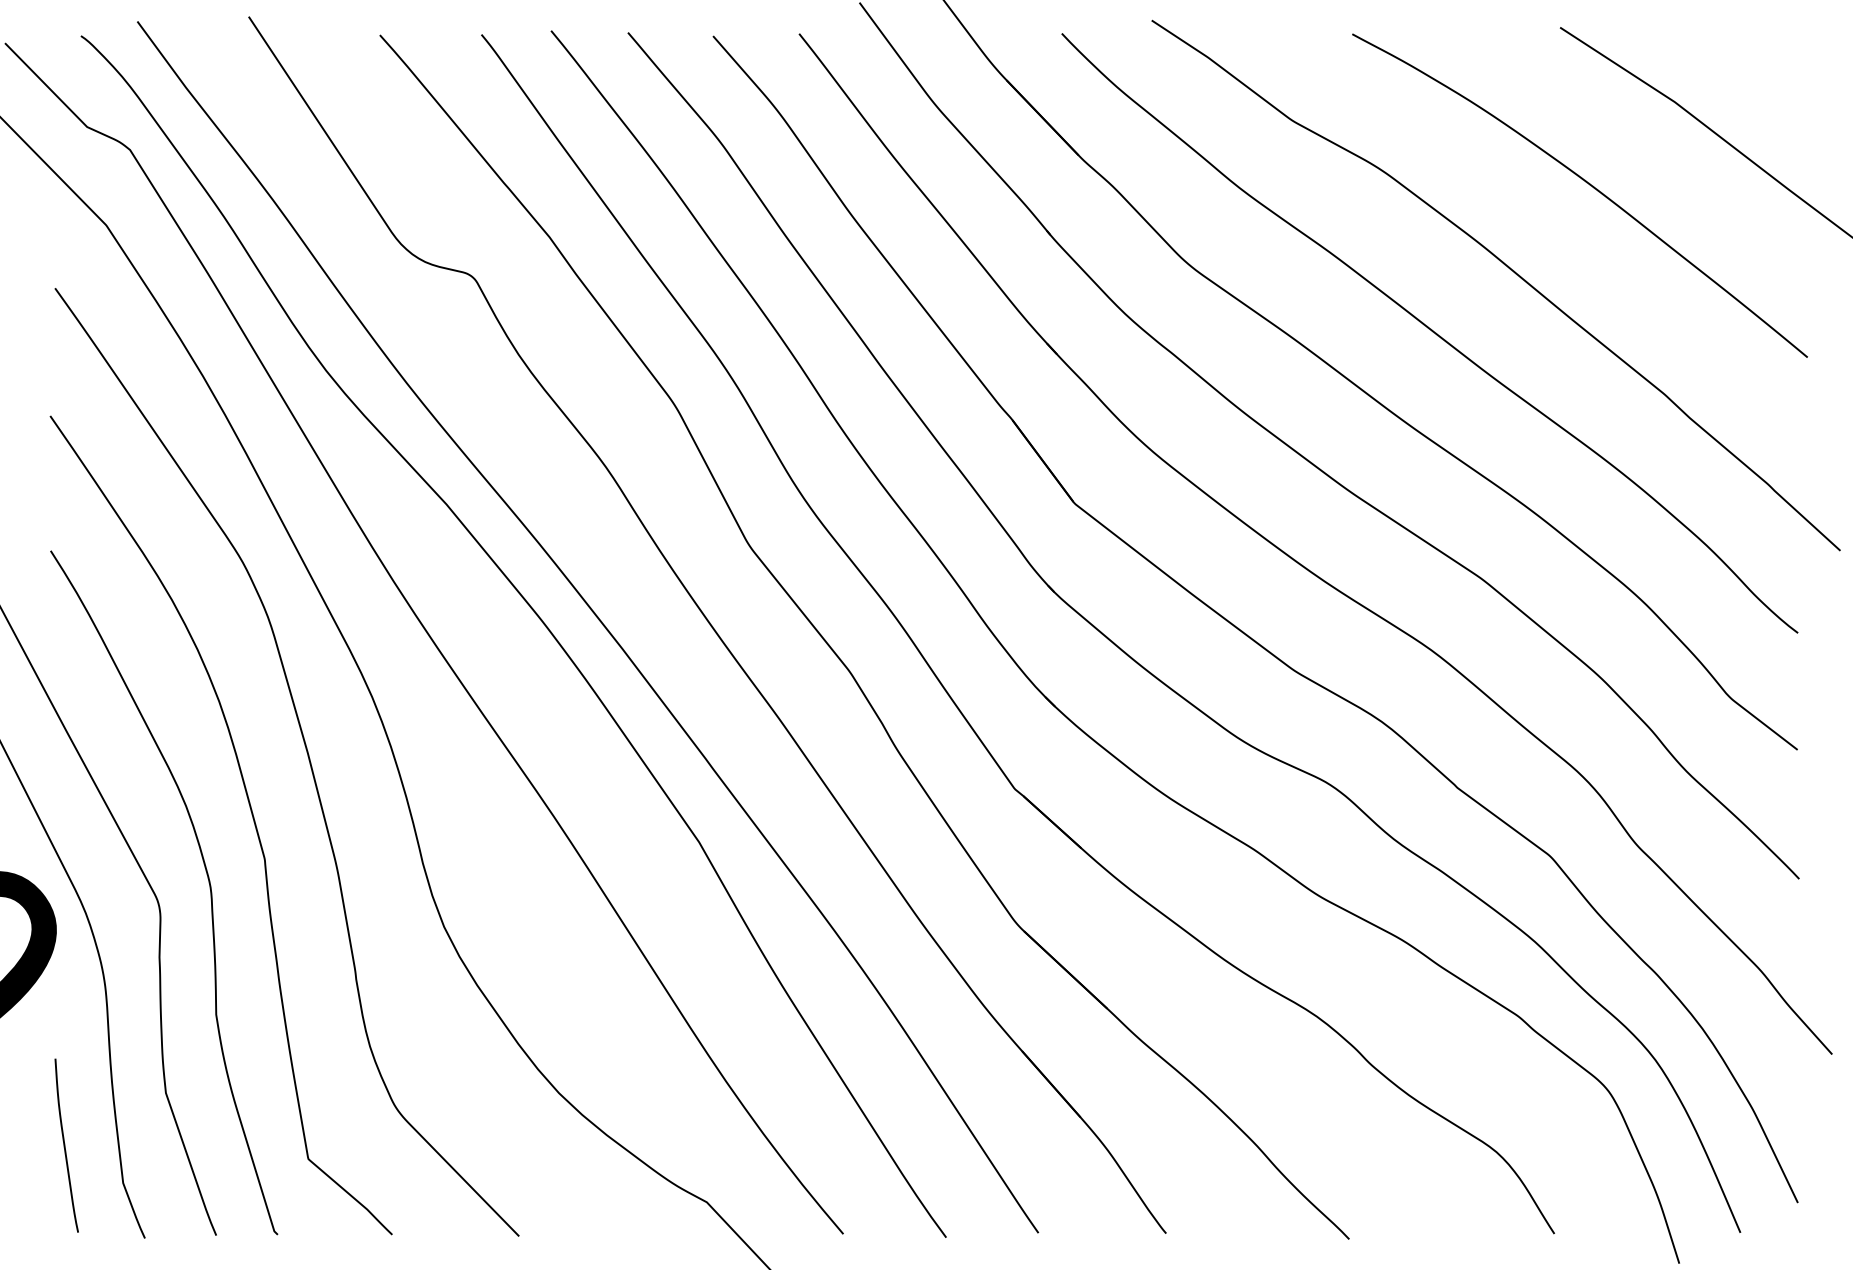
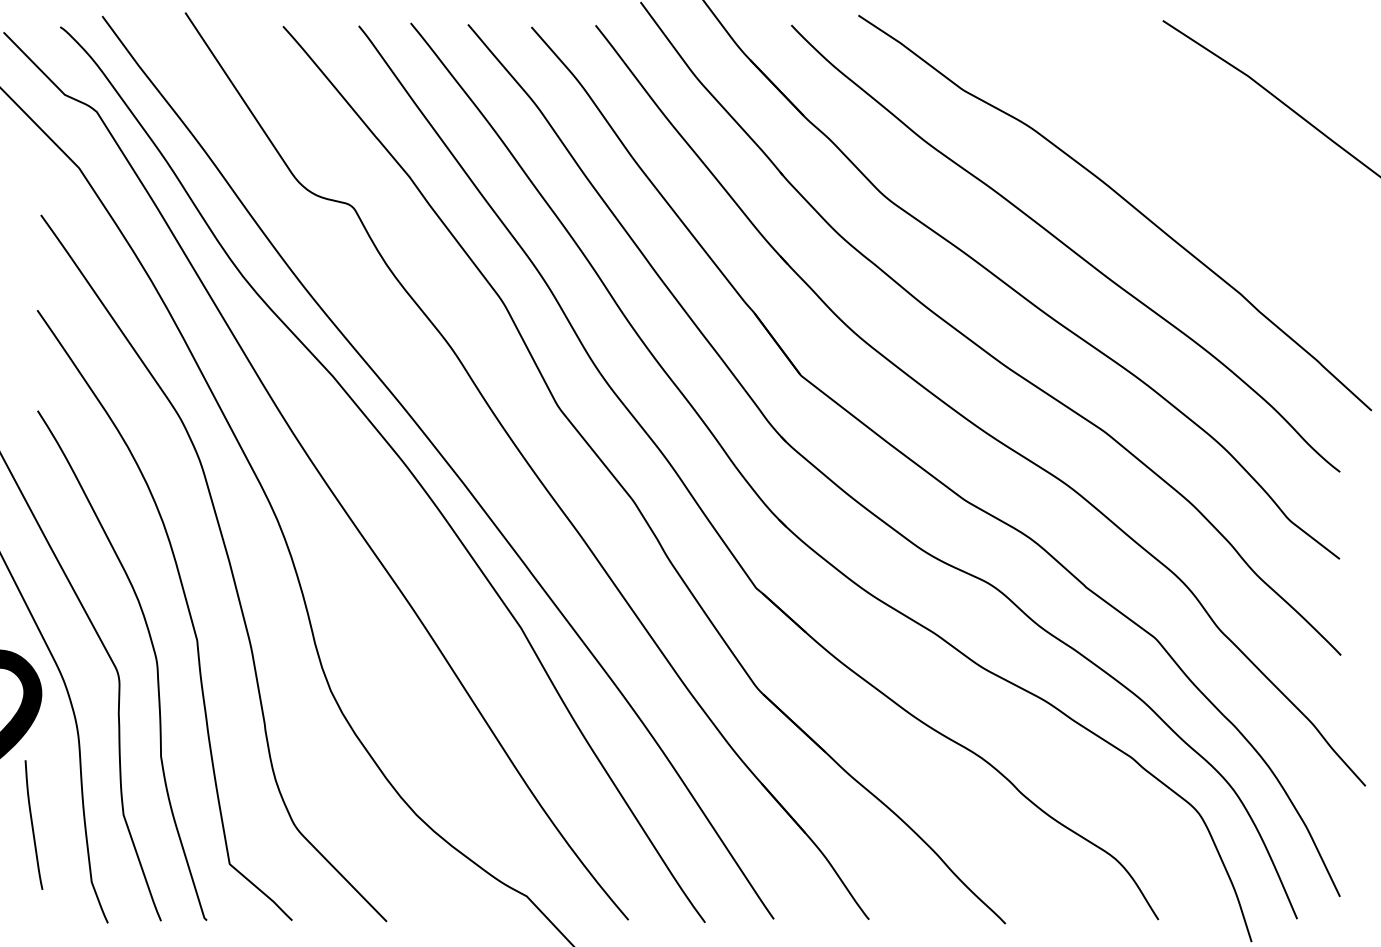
curve: (1586, 183) -> (1182, 136), removed
curve: (65, 1145) -> (33, 824), moved

